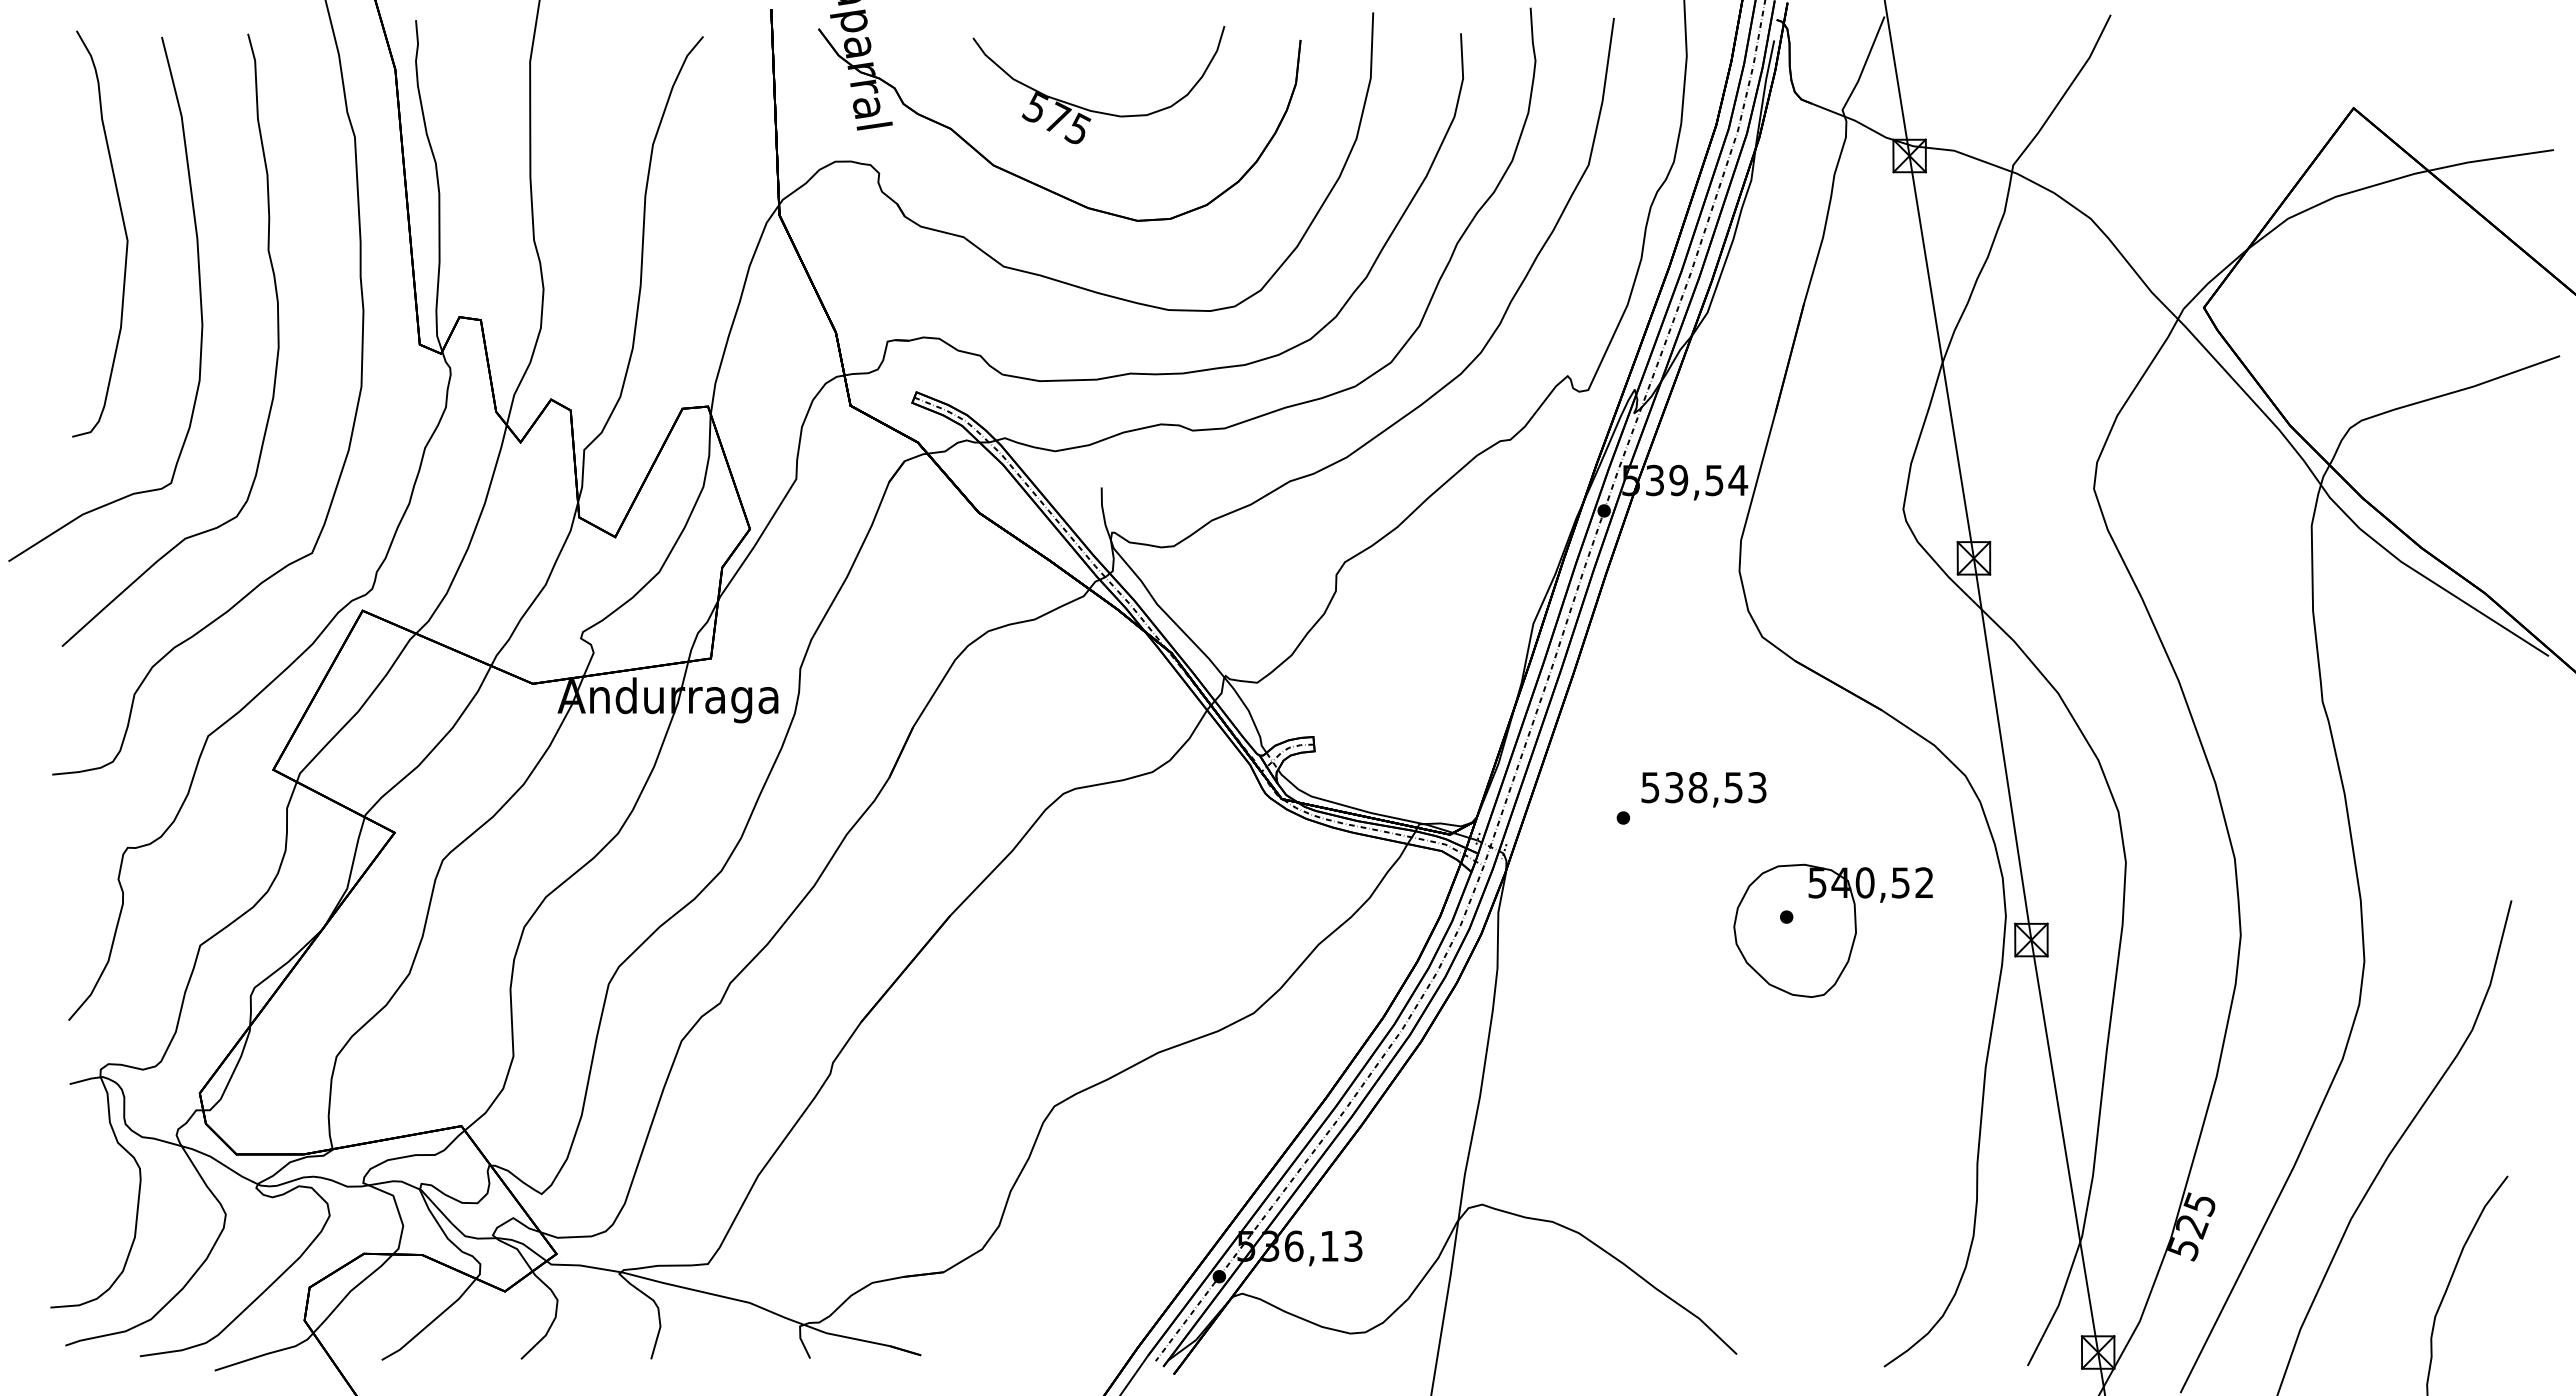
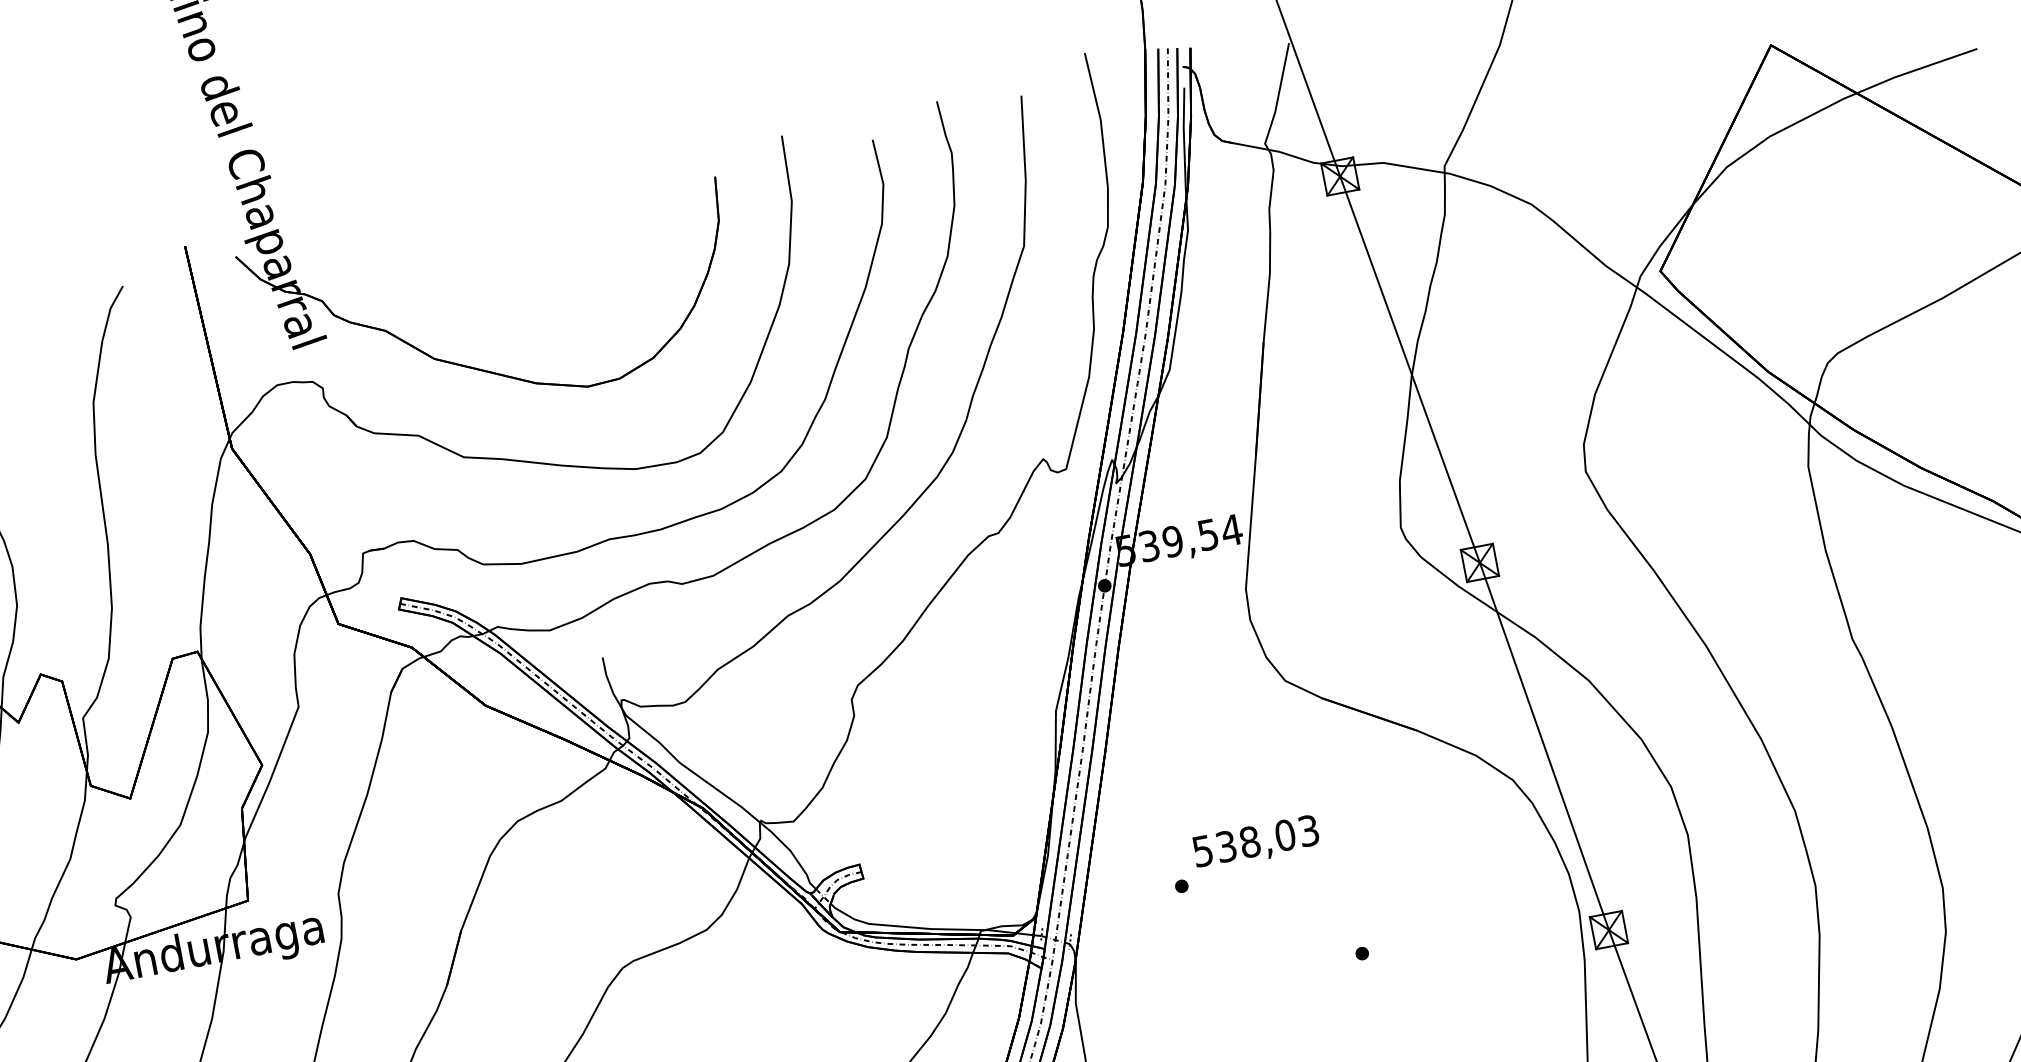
part: (1095, 110) -> (525, 285), removed
text: (1733, 787) -> (1285, 835), 538,53 -> 538,03
part: (1832, 930) -> (1410, 958), removed

